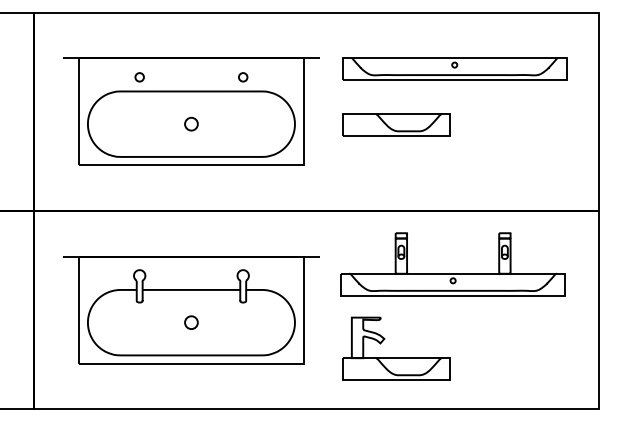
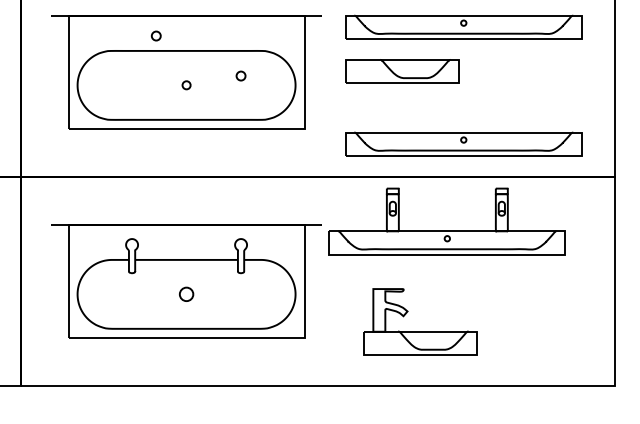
circle: (139, 77) -> (156, 36), moved
circle: (243, 77) -> (241, 76), moved
circle: (191, 123) -> (186, 84), size x0.6
part: (396, 124) -> (402, 70), moved
part: (454, 179) -> (463, 143), added
part: (452, 273) -> (446, 231), moved
part: (396, 357) -> (420, 331), moved

